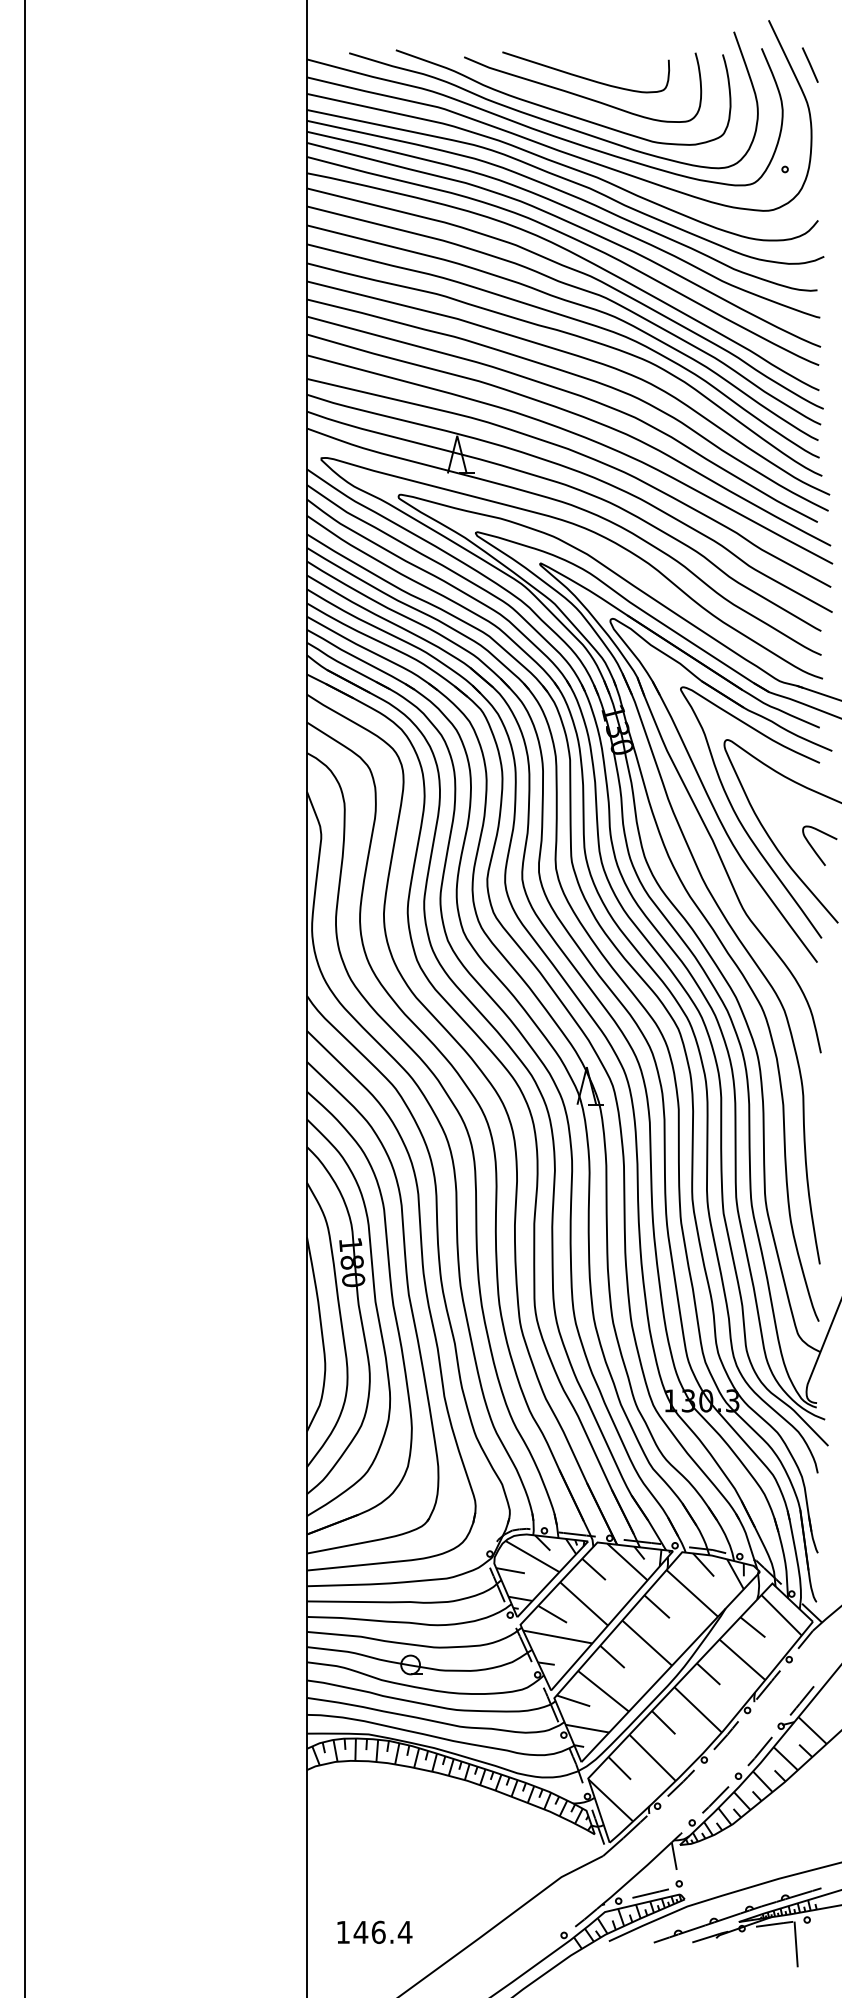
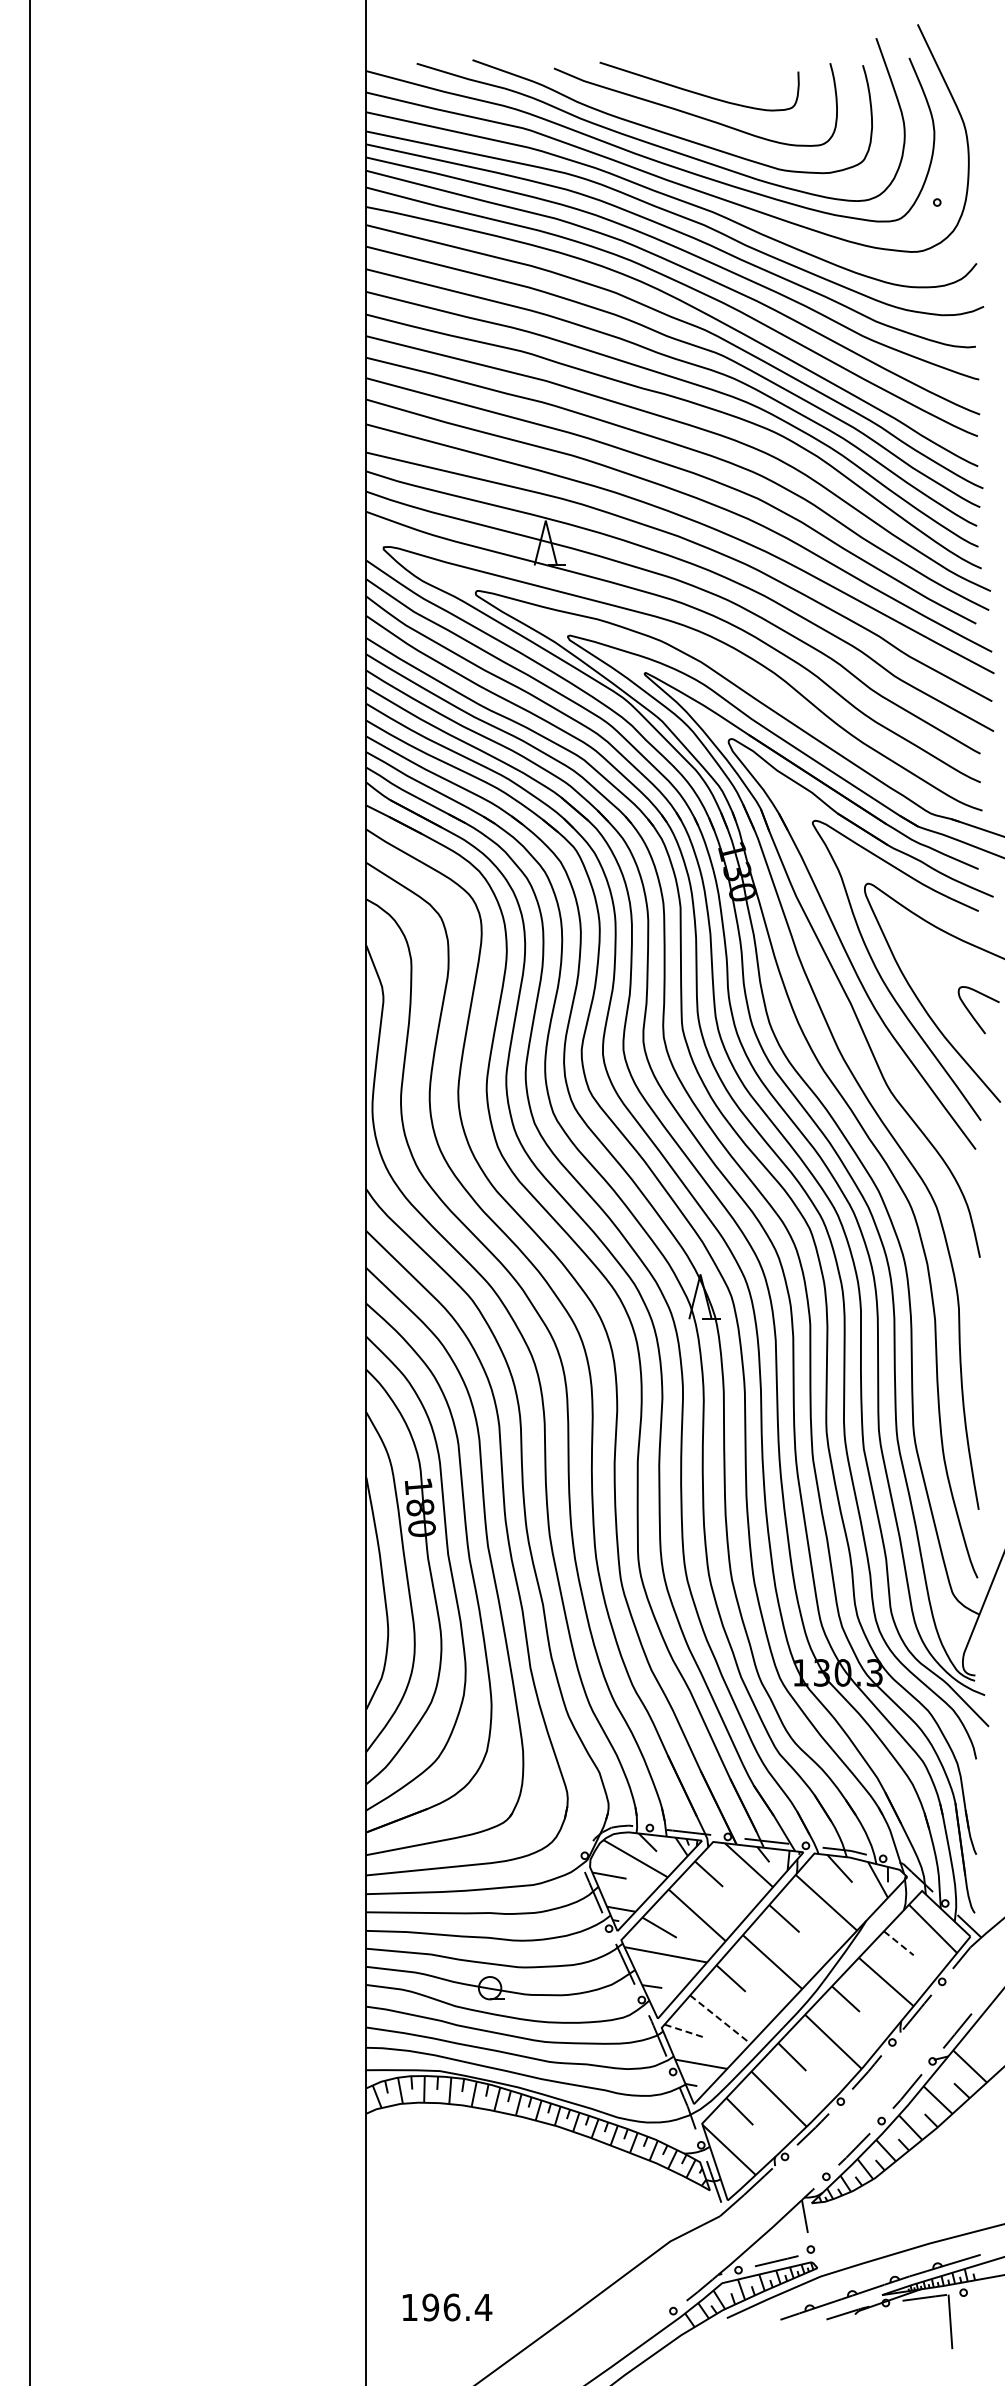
line: (810, 64) -> (967, 77), removed
line: (753, 1627) -> (899, 1943), solid -> dashed
line: (603, 1691) -> (720, 2019), solid -> dashed
line: (573, 1701) -> (684, 2031), solid -> dashed
text: (360, 1932) -> (430, 2307), 146.4 -> 196.4

